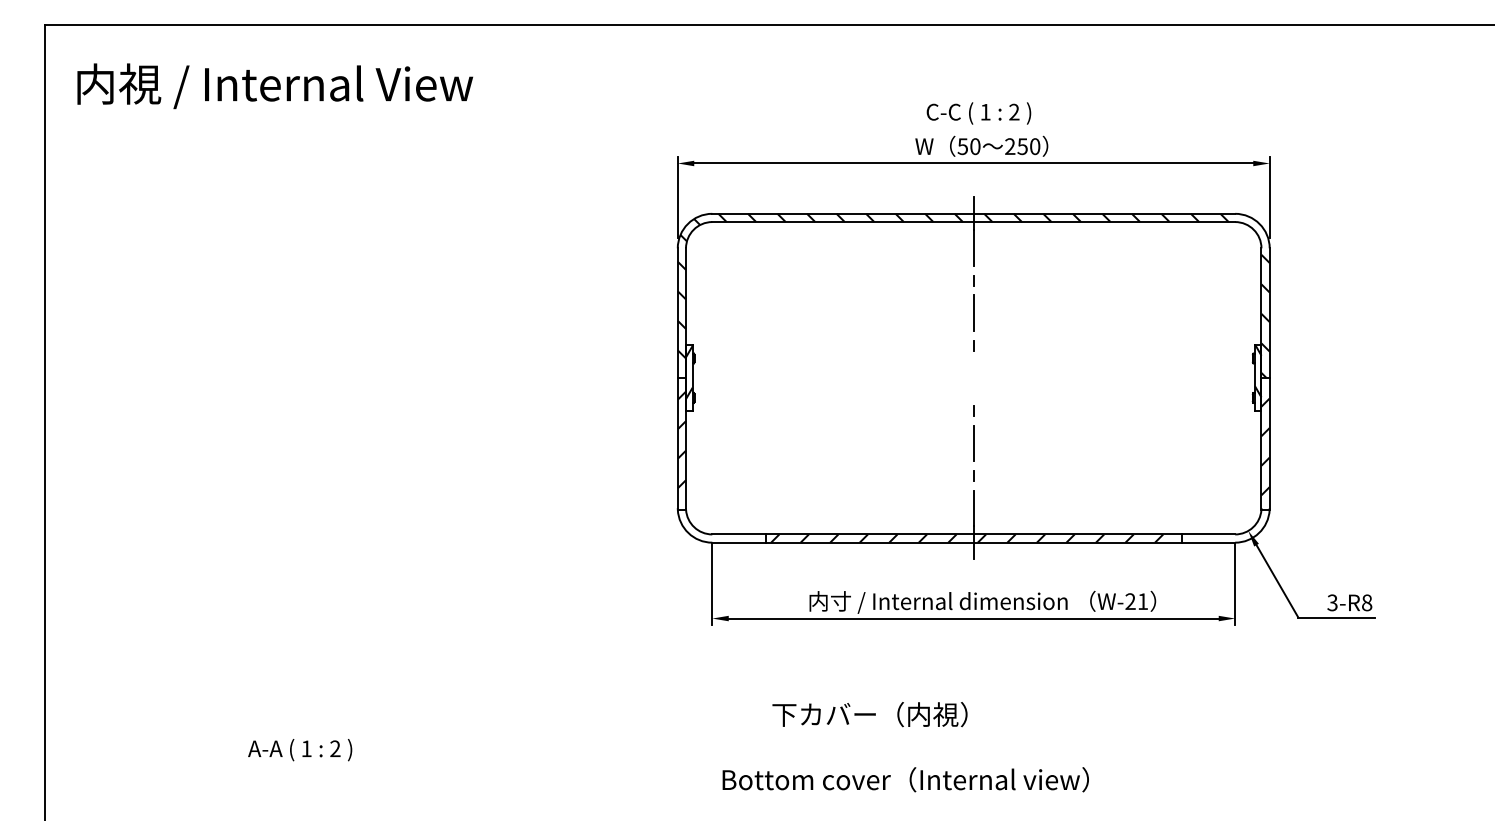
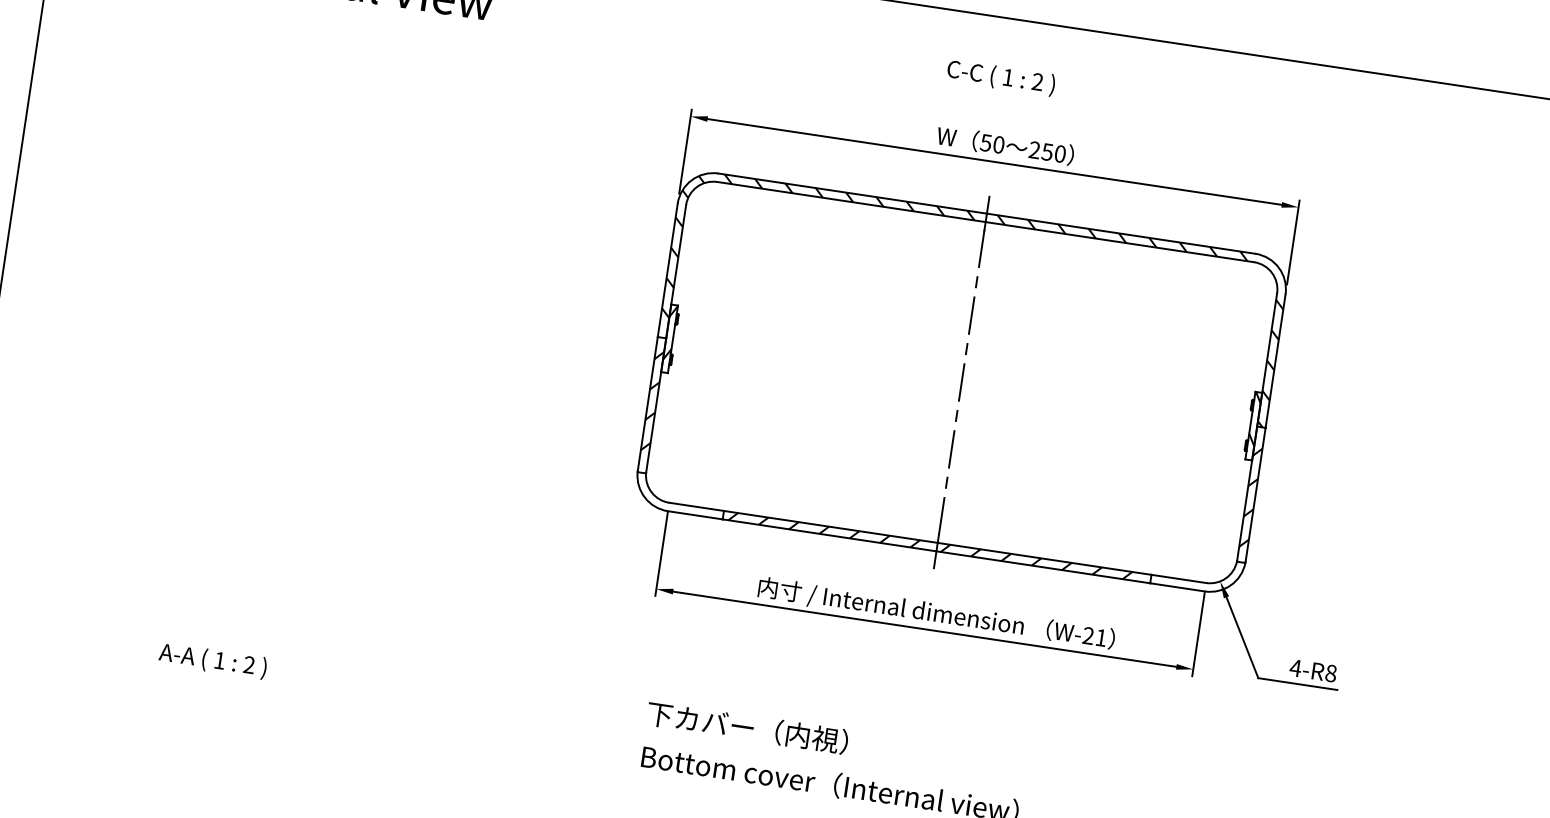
text: (978, 113) -> (1000, 77), moved
line: (973, 378) -> (961, 382), added
text: (1332, 602) -> (1295, 667), 3-R8 -> 4-R8
text: (869, 714) -> (747, 727), moved

